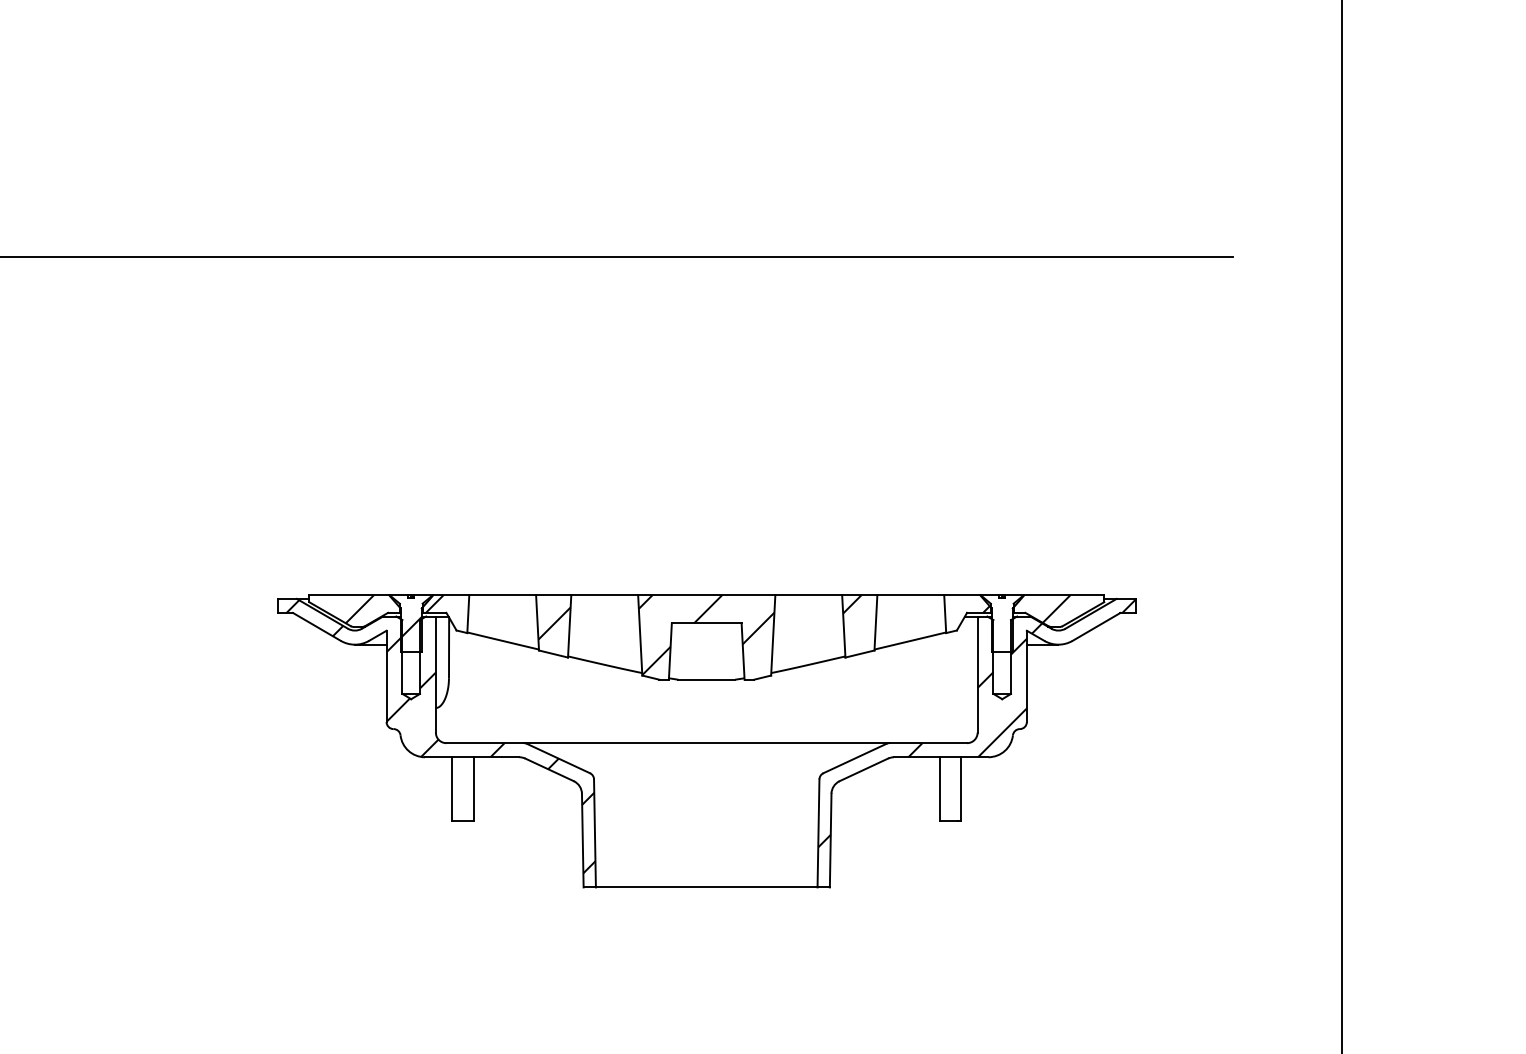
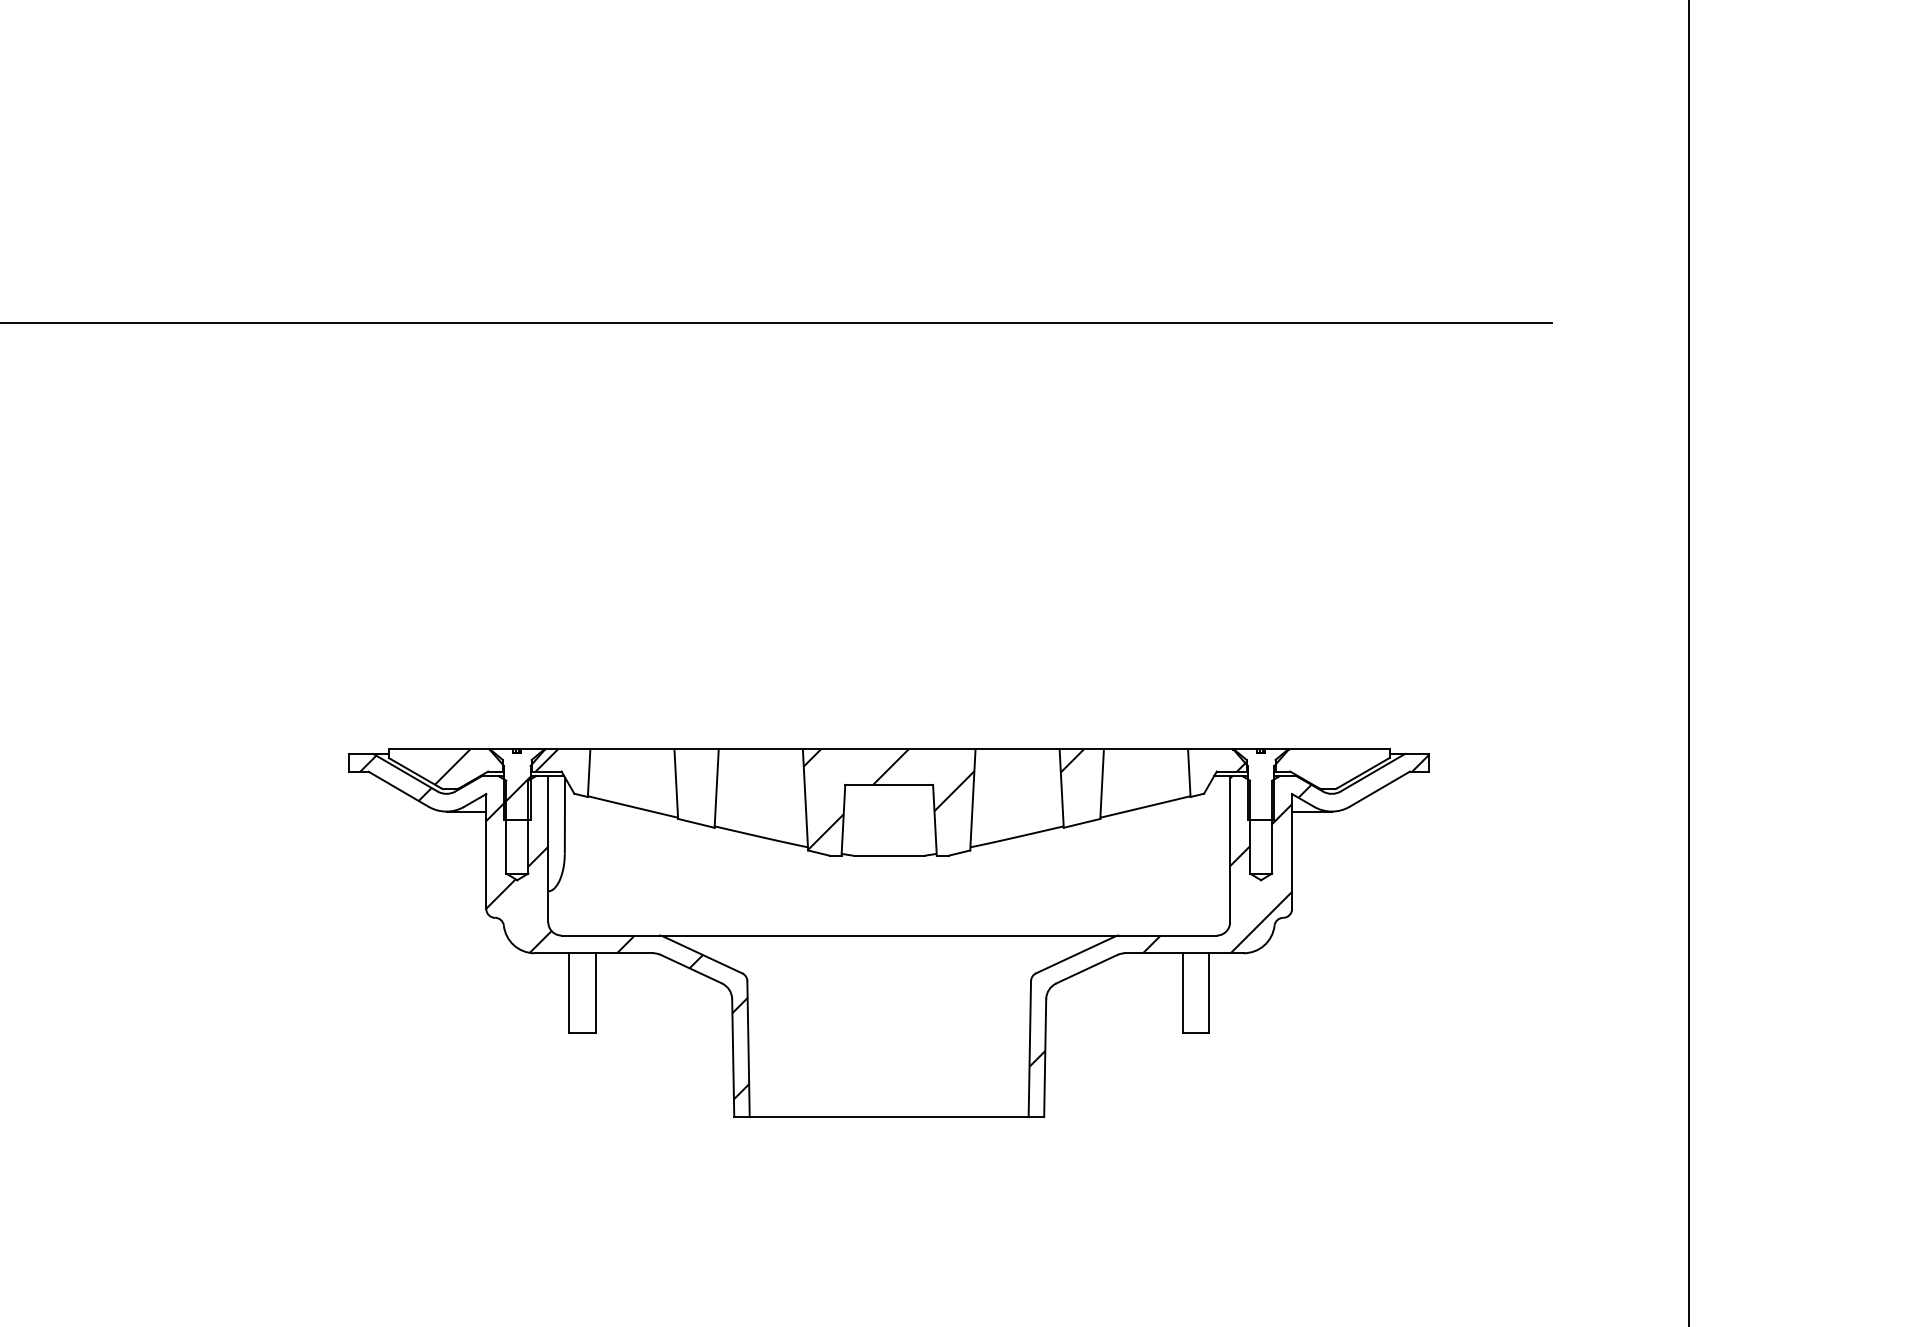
hatch: (1056, 608) -> (1329, 766), removed
hatch: (554, 623) -> (697, 784), removed

